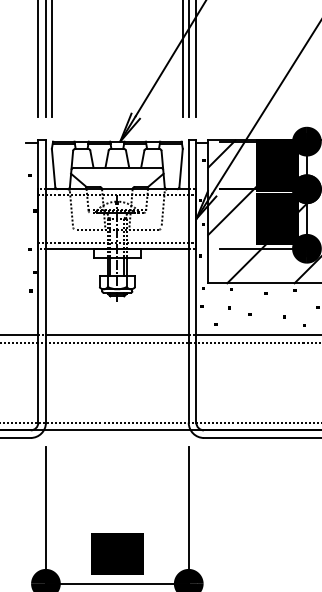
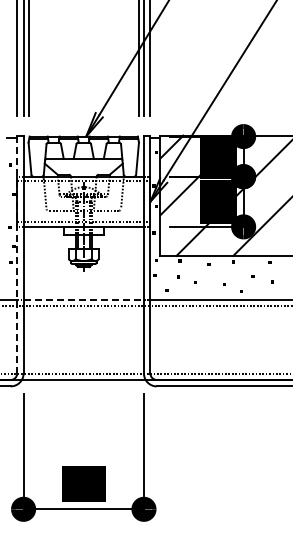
line: (38, 281) -> (17, 254), solid -> dashed
line: (118, 334) -> (84, 299), solid -> dashed

